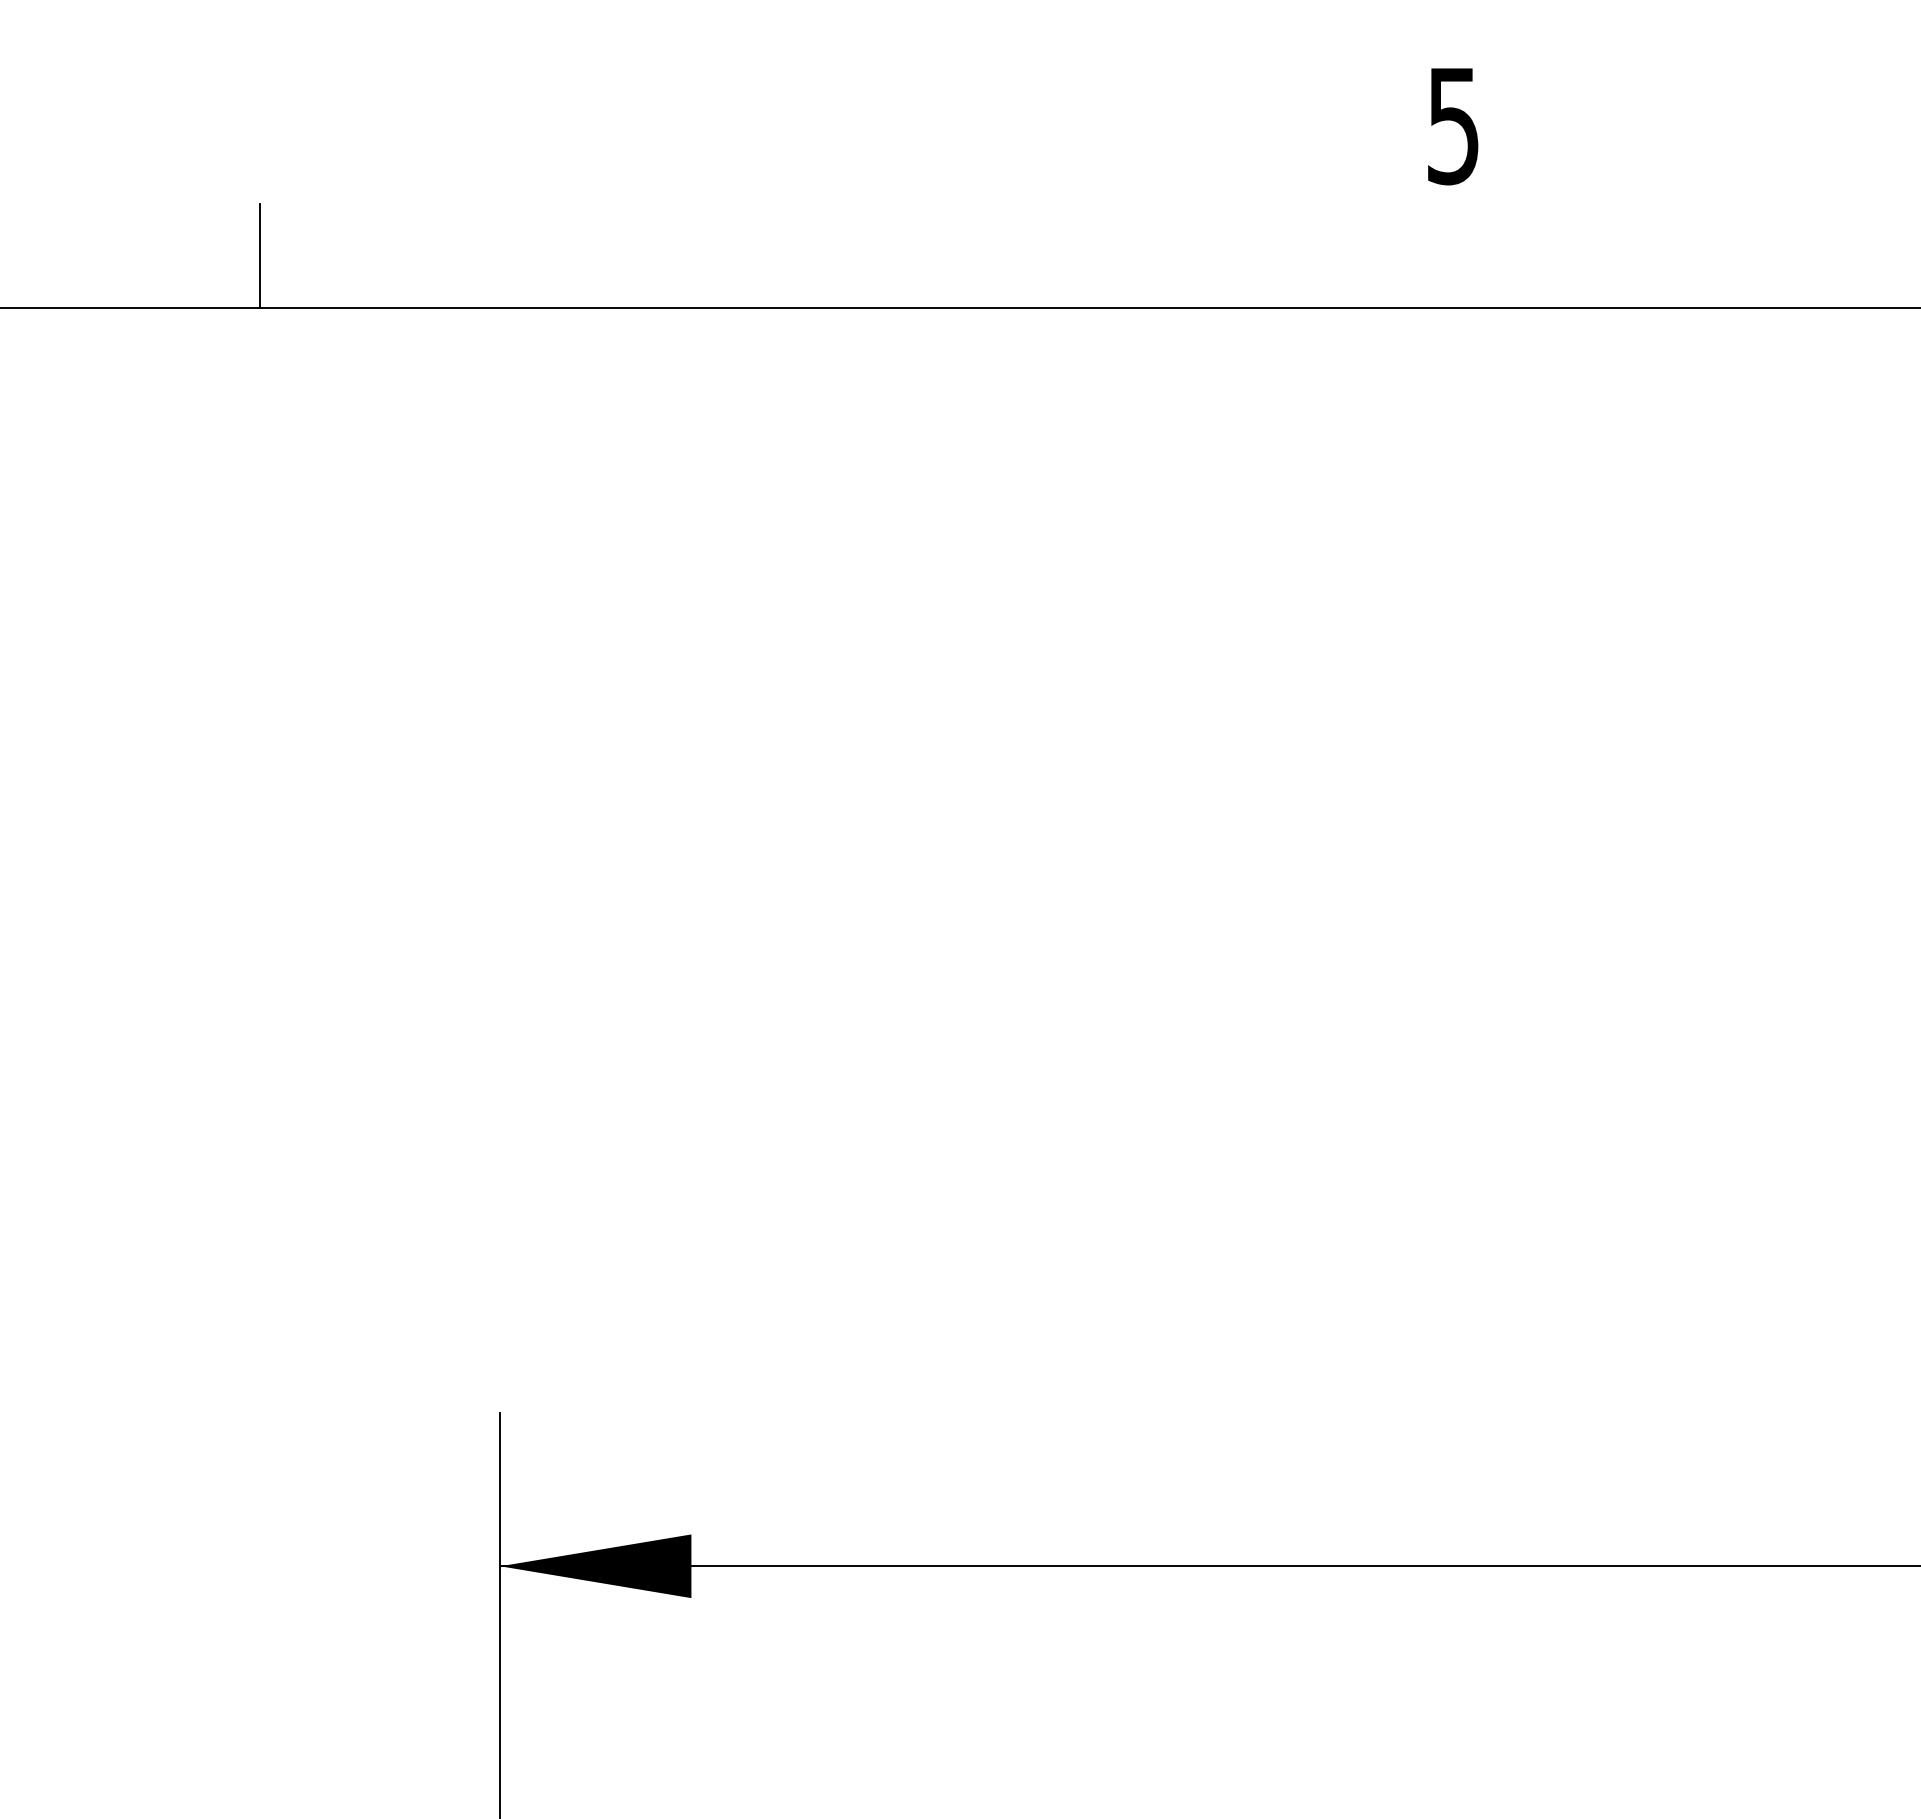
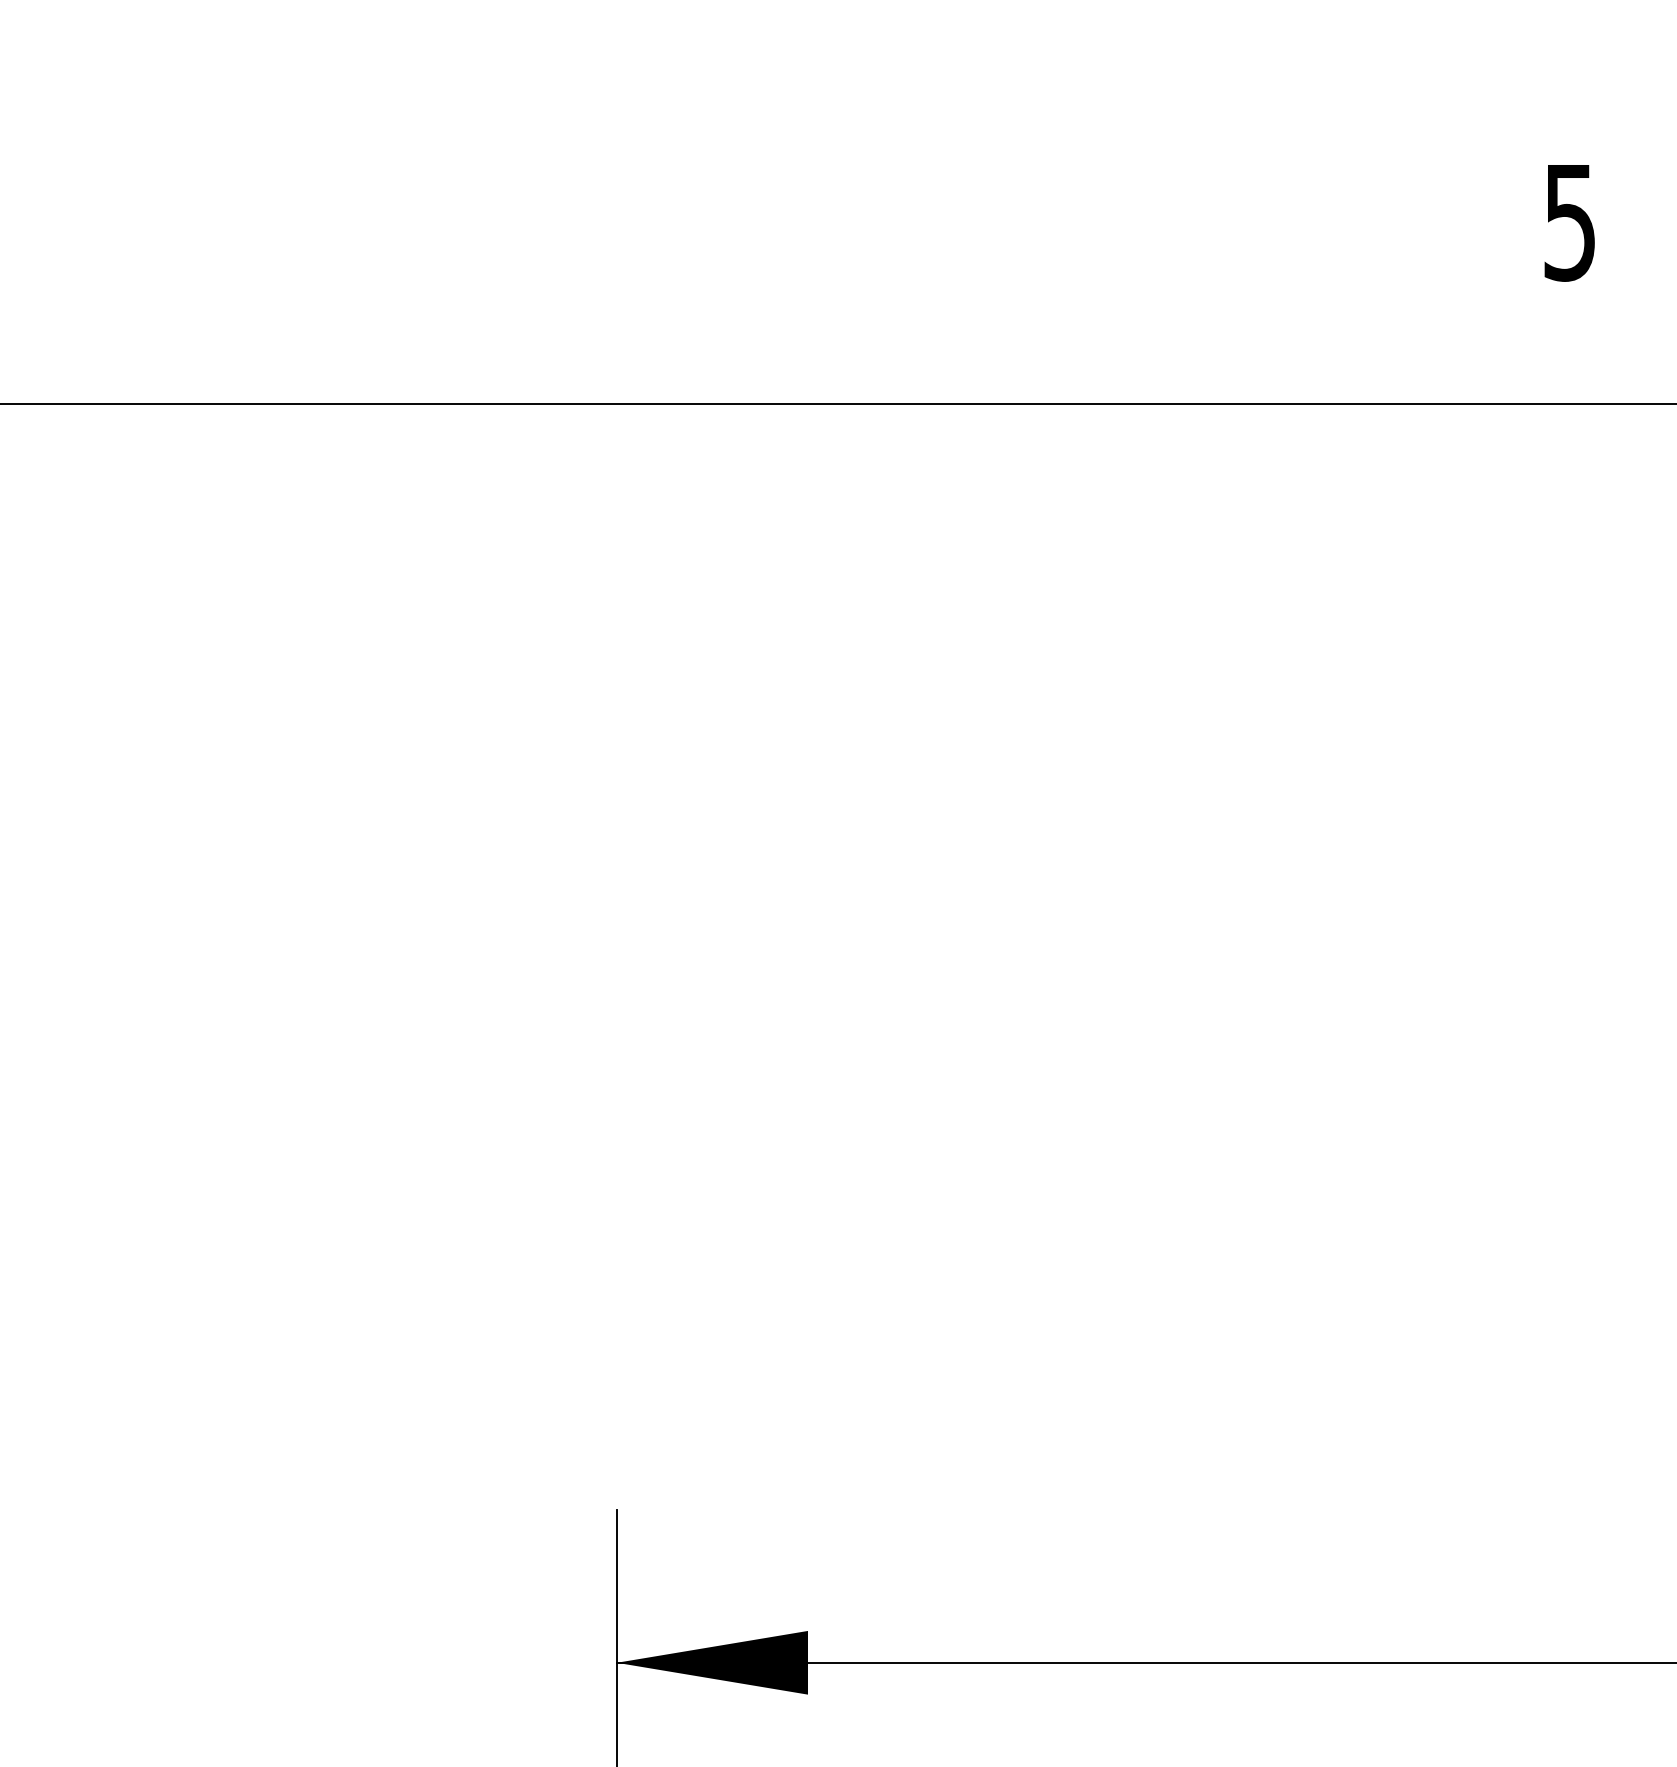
line: (260, 255) -> (377, 352), removed

